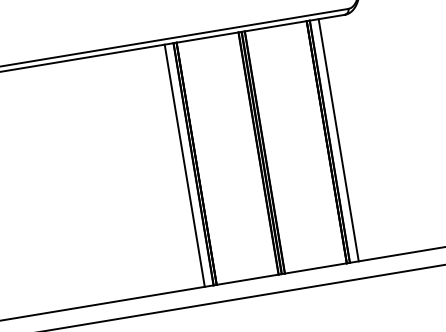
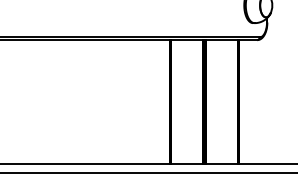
line: (337, 139) -> (243, 101), removed
line: (185, 164) -> (165, 101), removed

